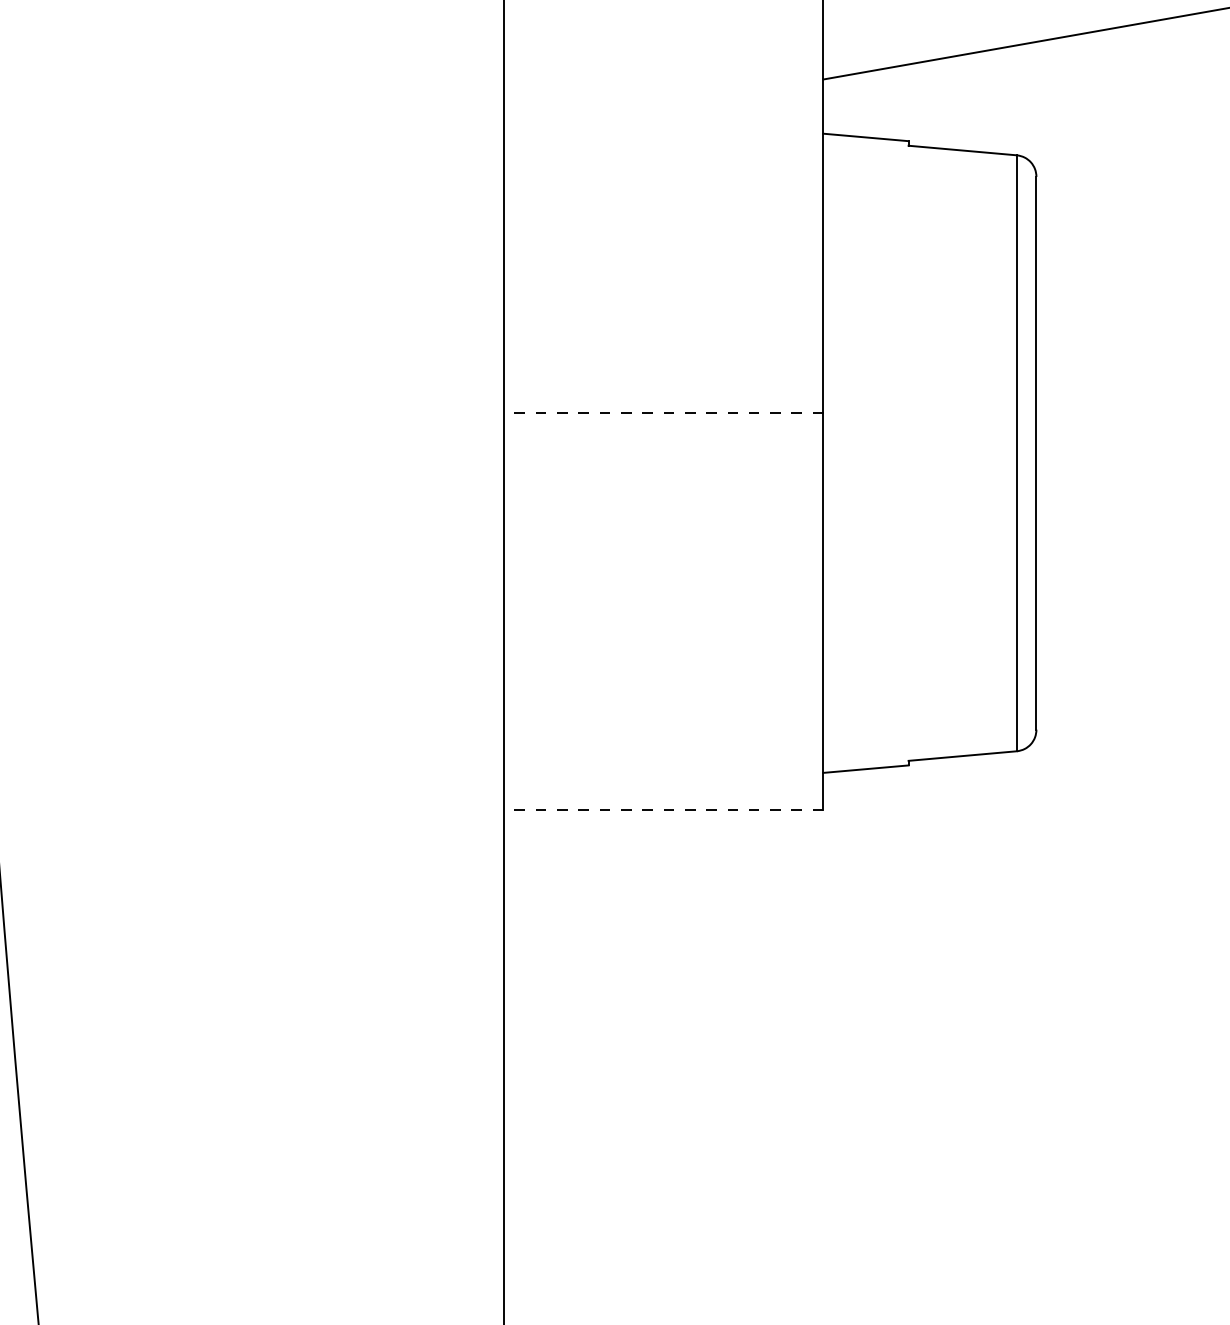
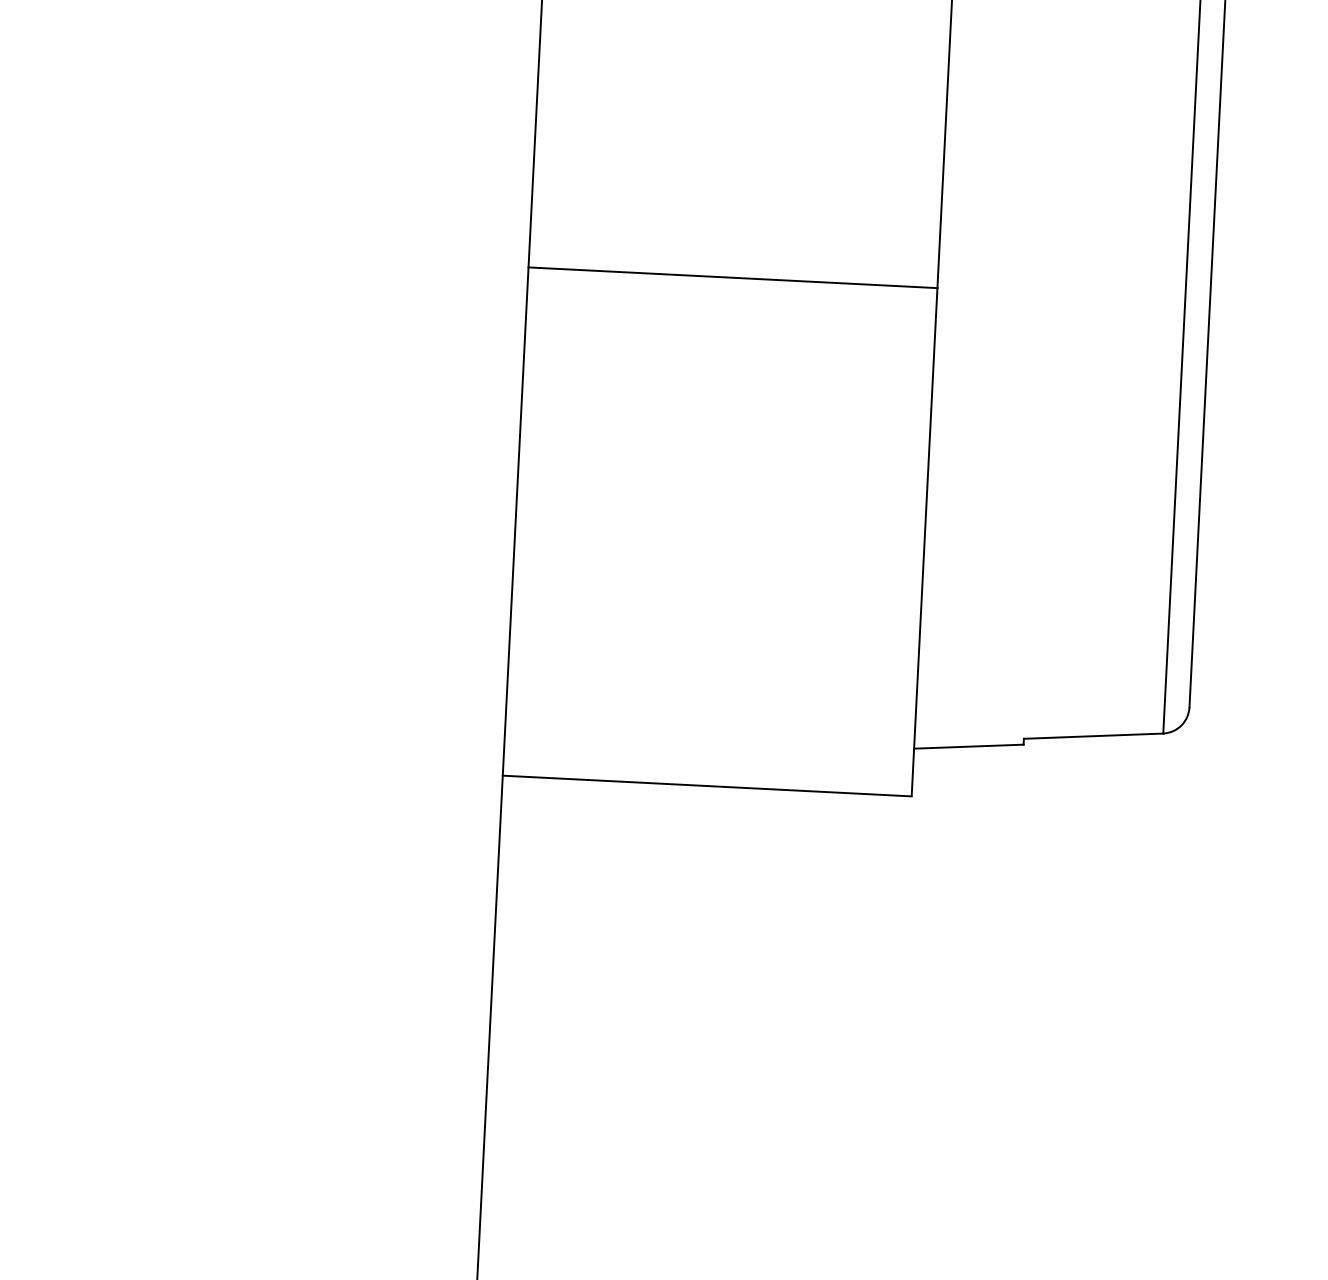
line: (663, 412) -> (732, 277), dashed -> solid
line: (663, 810) -> (707, 786), dashed -> solid

